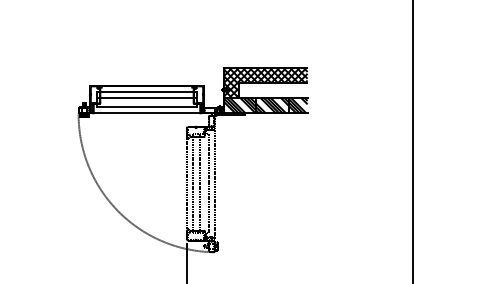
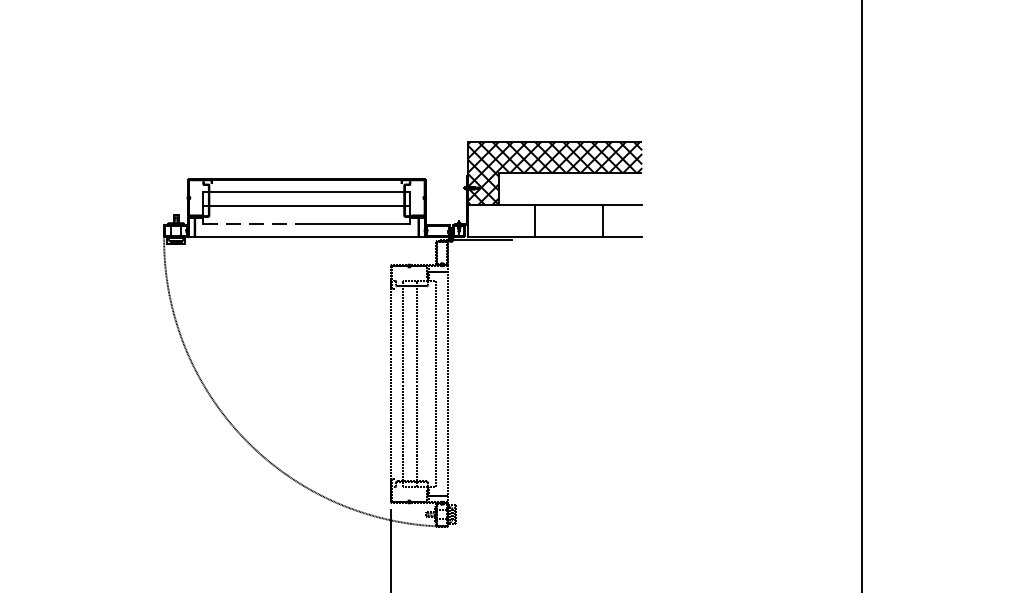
hatch: (265, 105) -> (554, 220), removed
line: (122, 107) -> (255, 224), solid -> dashed

